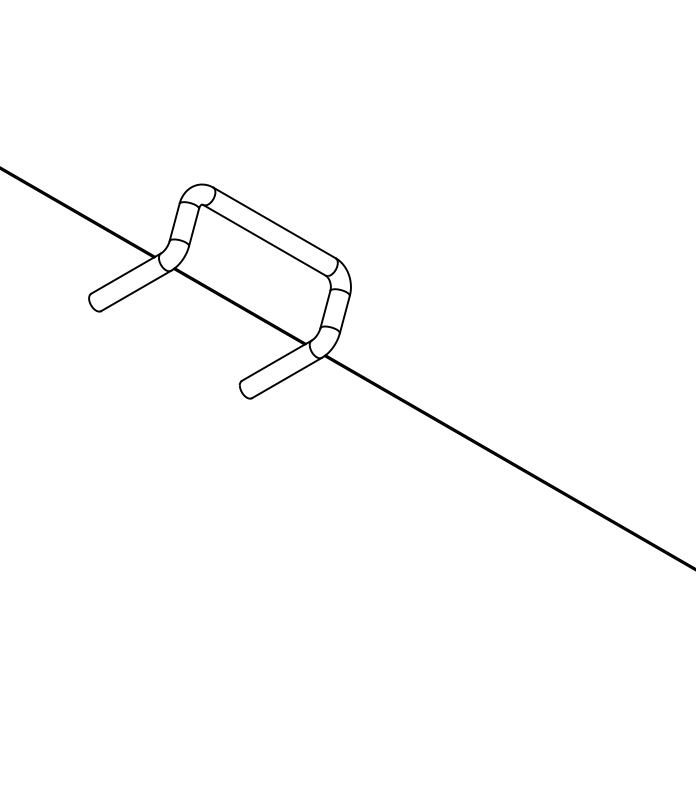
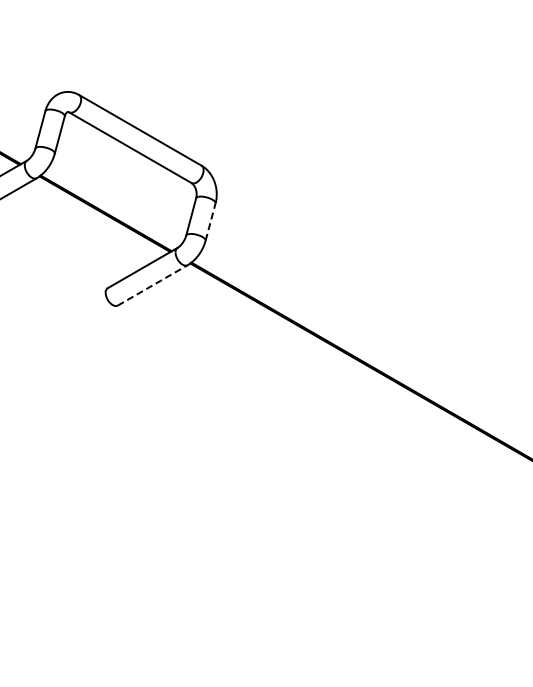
line: (344, 314) -> (210, 221), solid -> dashed
line: (287, 377) -> (153, 284), solid -> dashed

